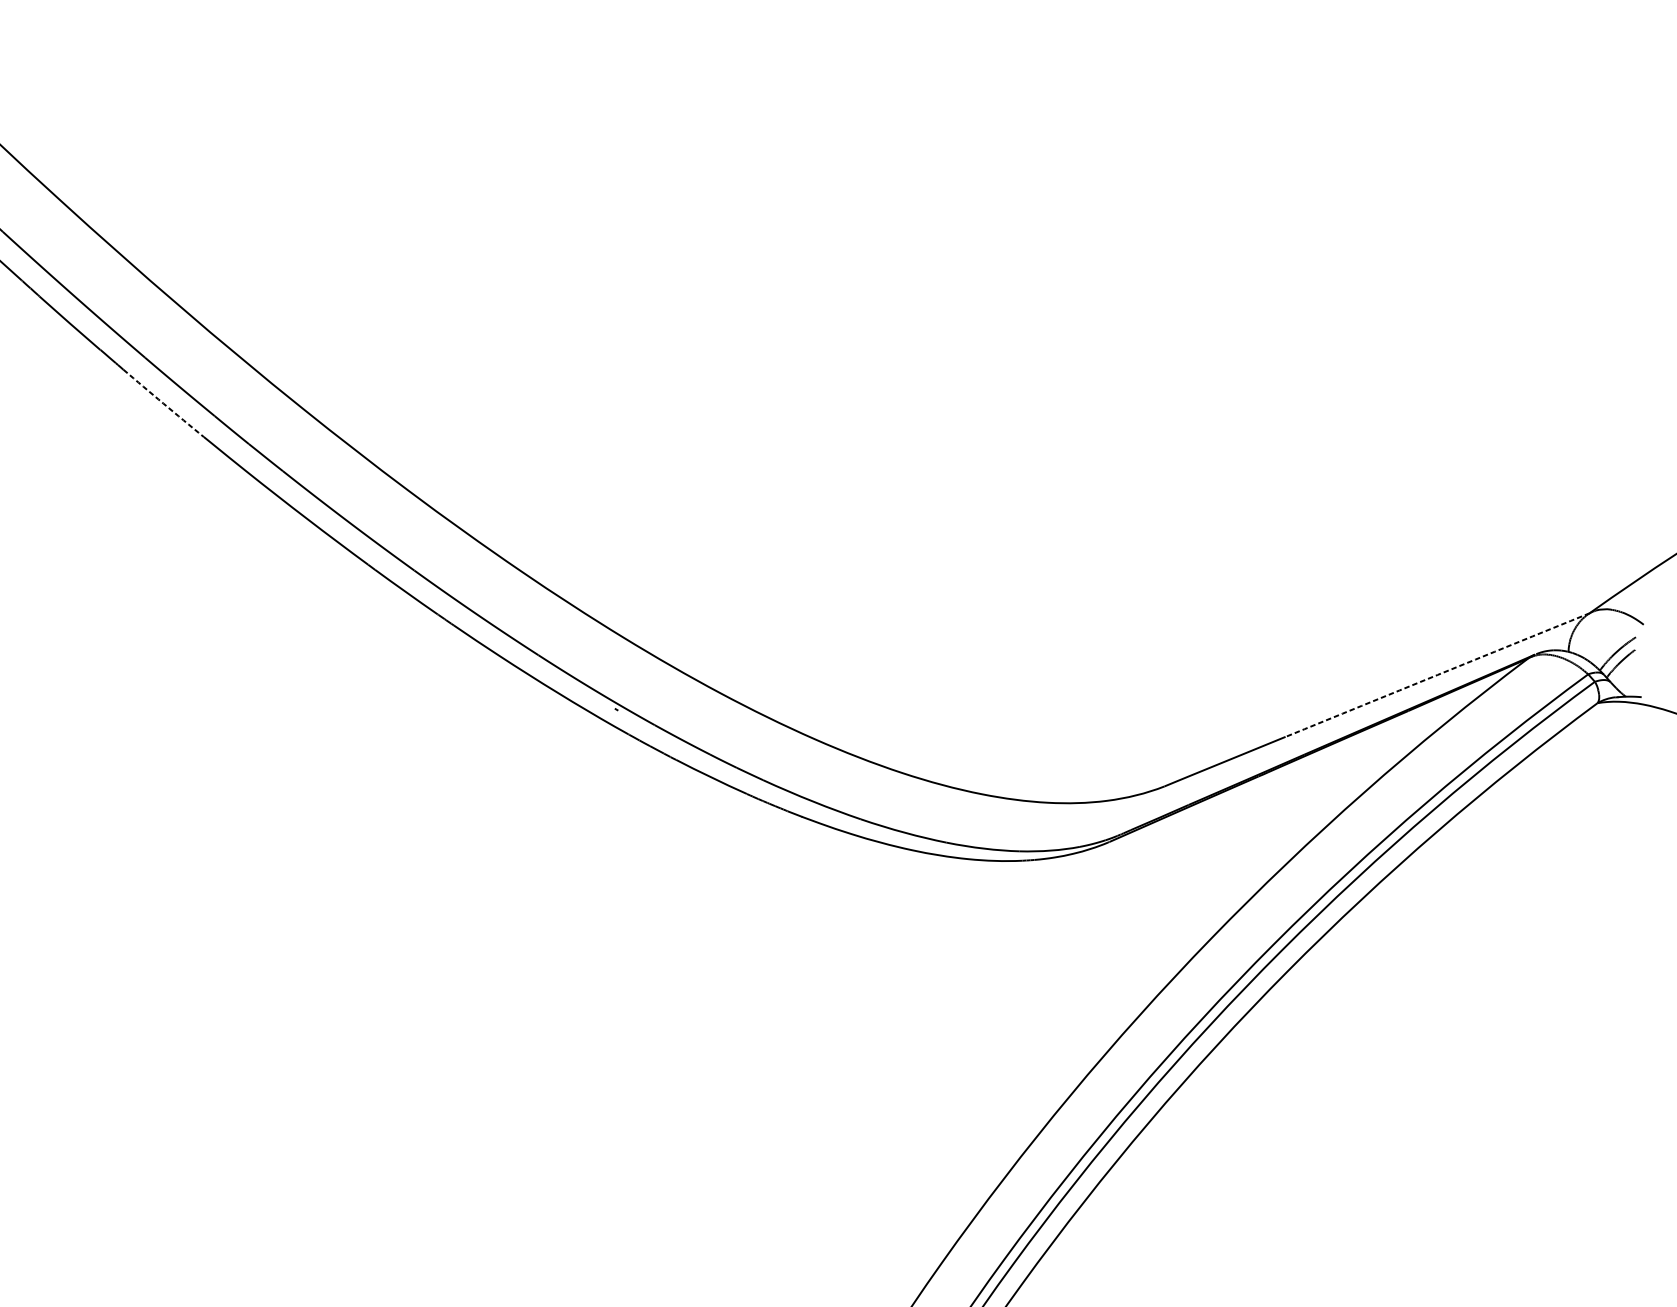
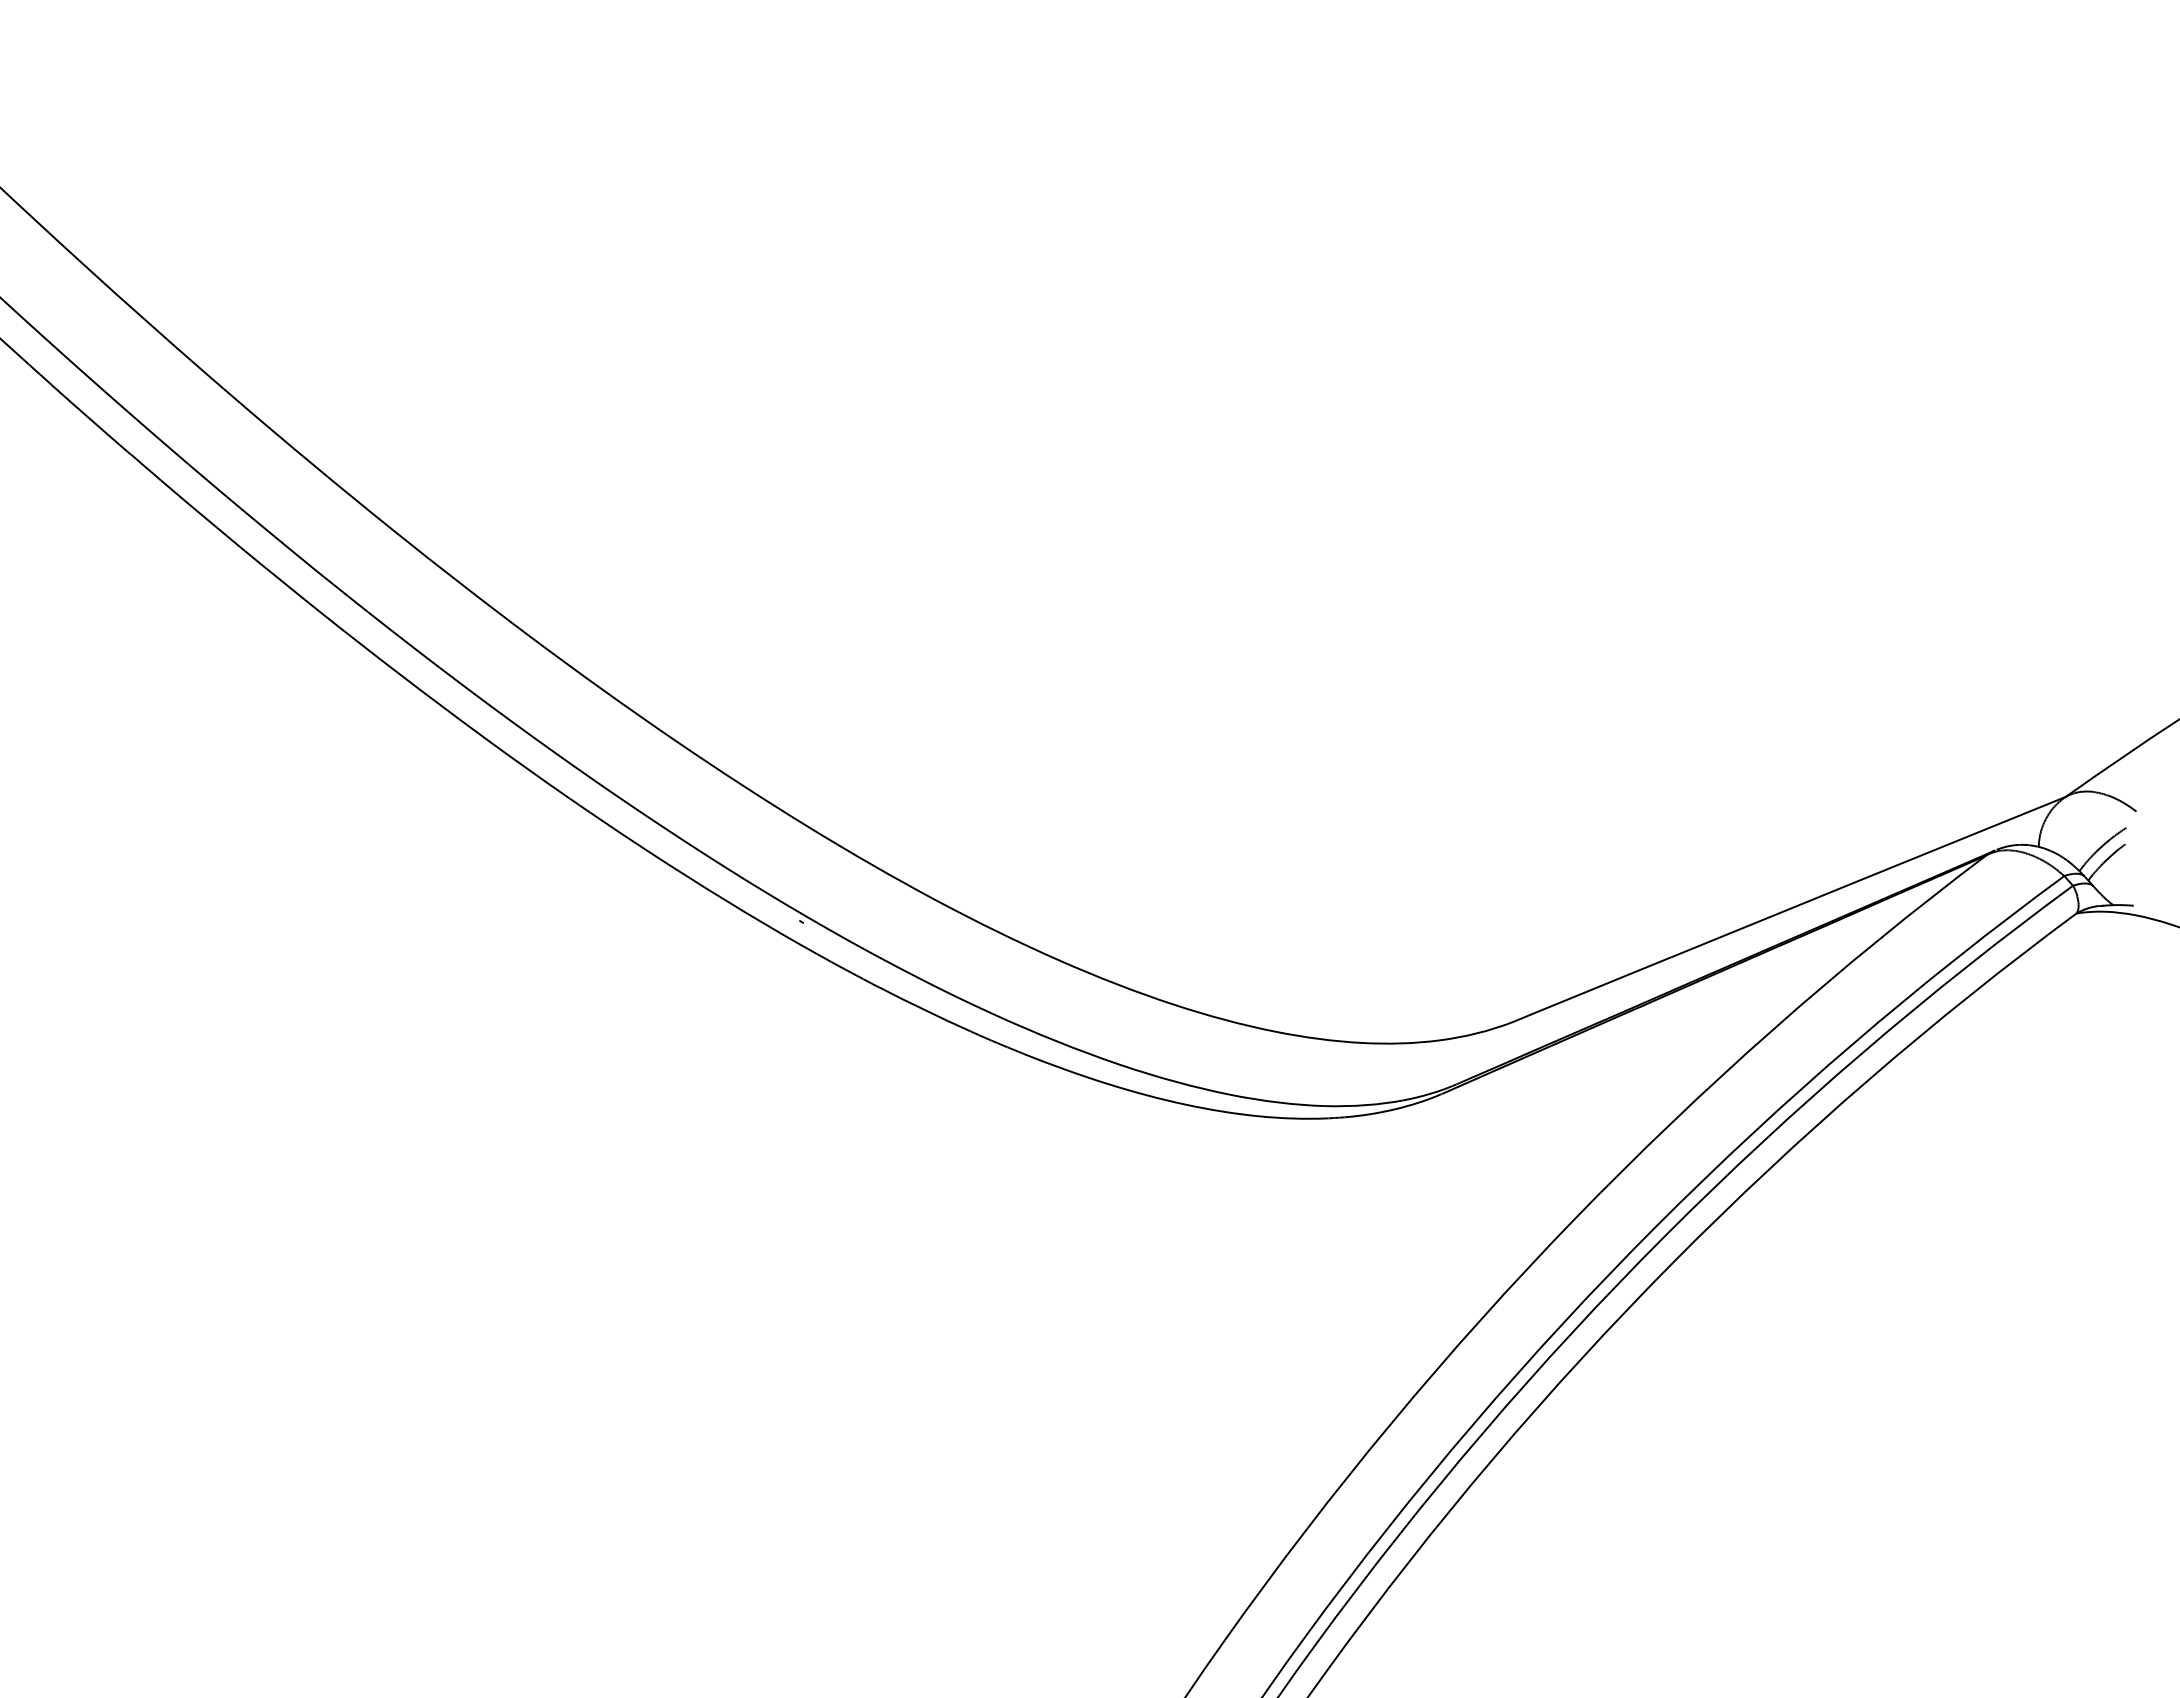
arc: (163, 403) -> (212, 524), dashed -> solid
arc: (1437, 674) -> (1868, 876), dashed -> solid

